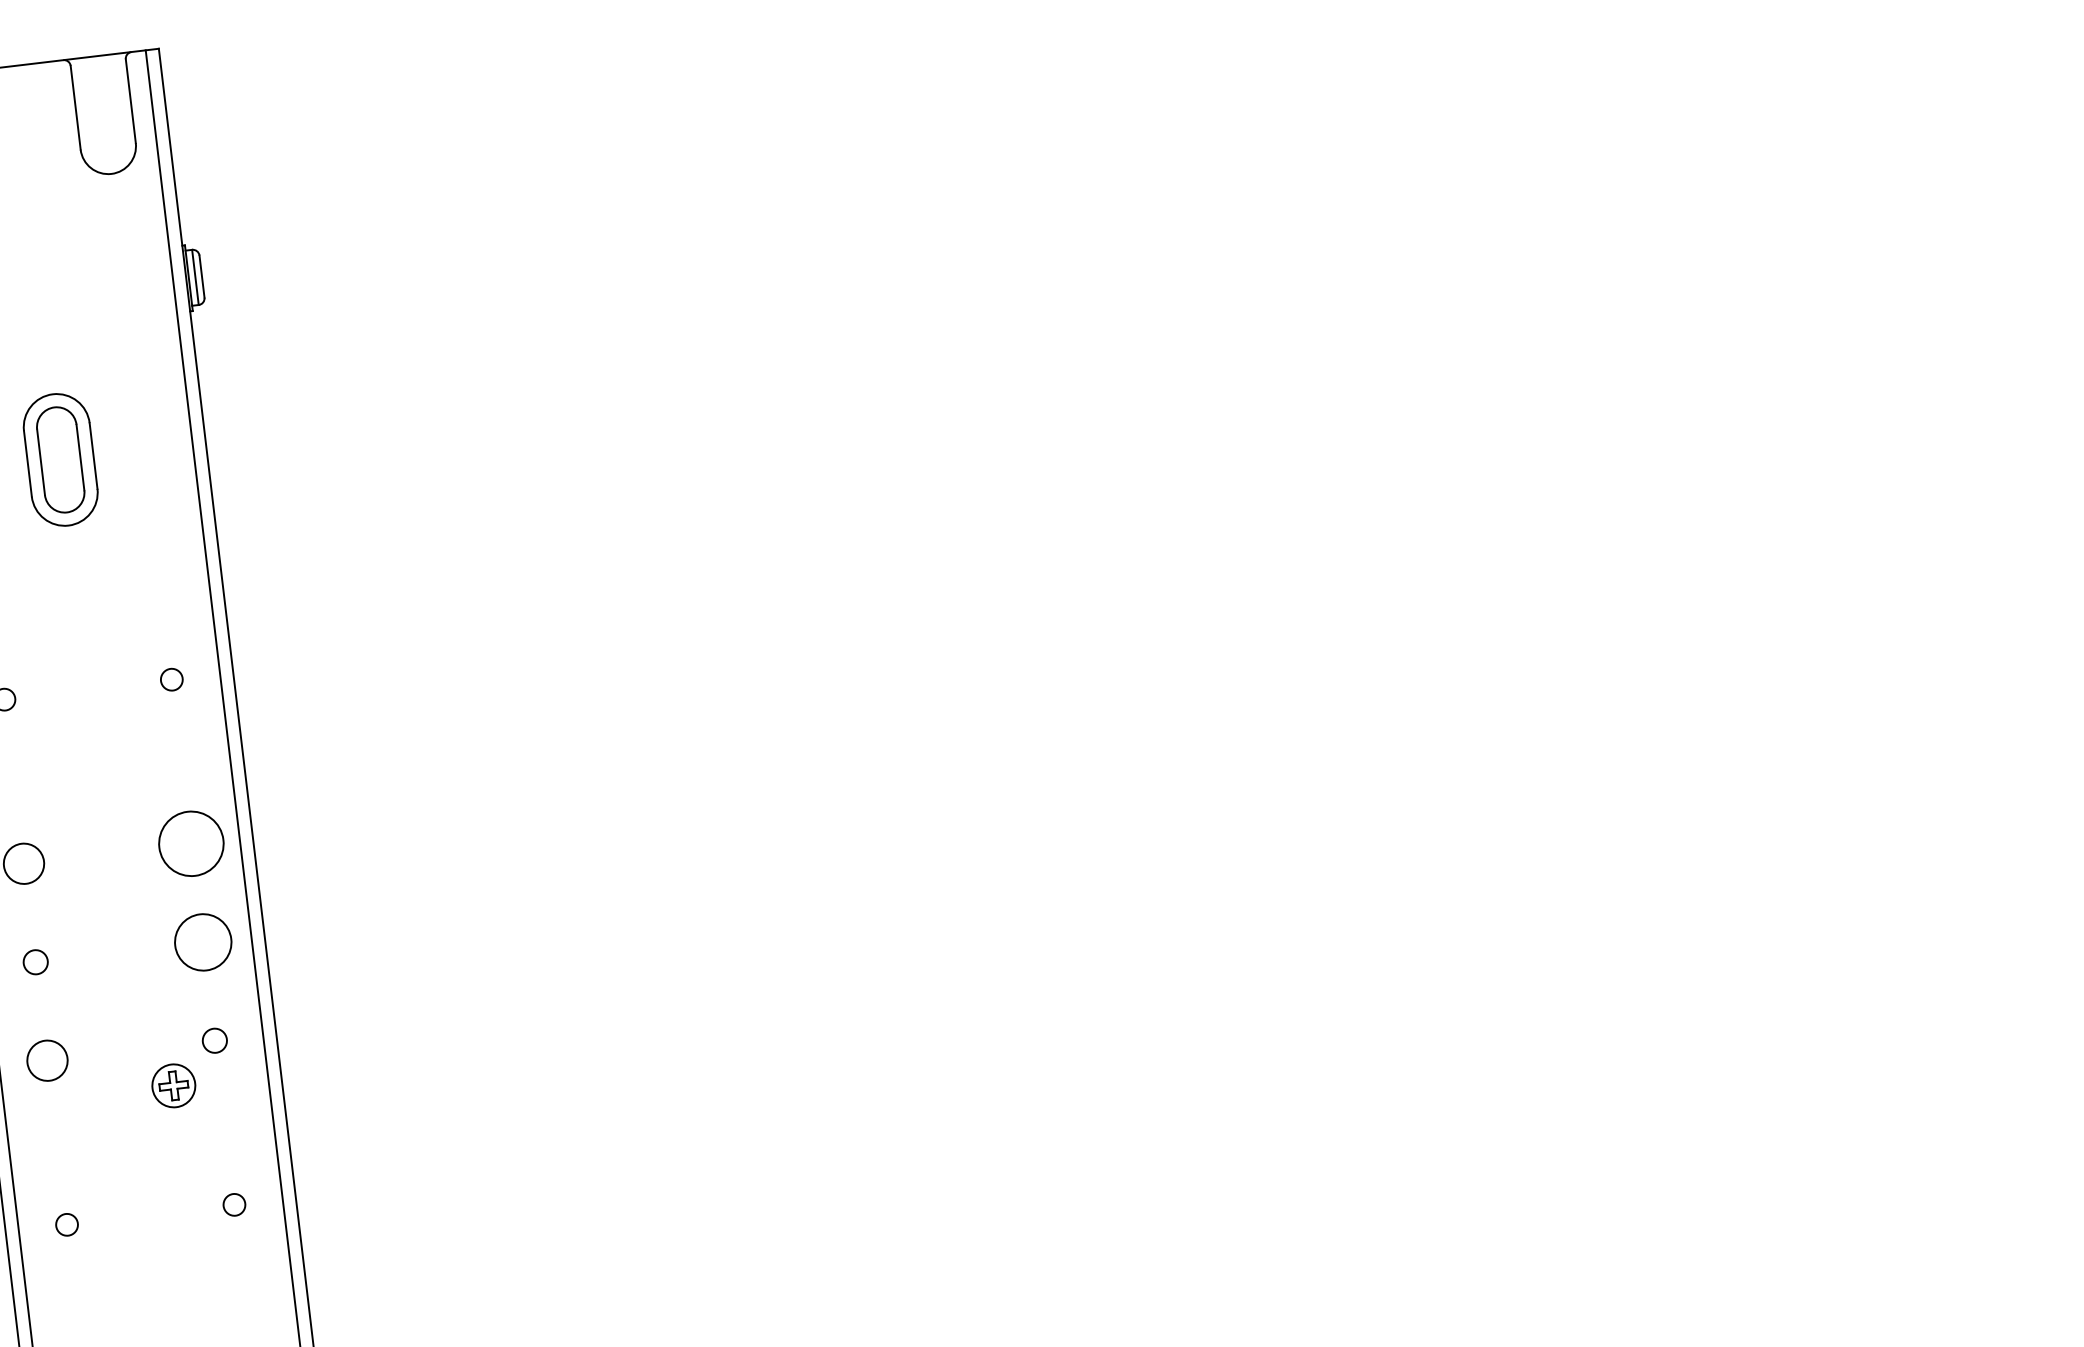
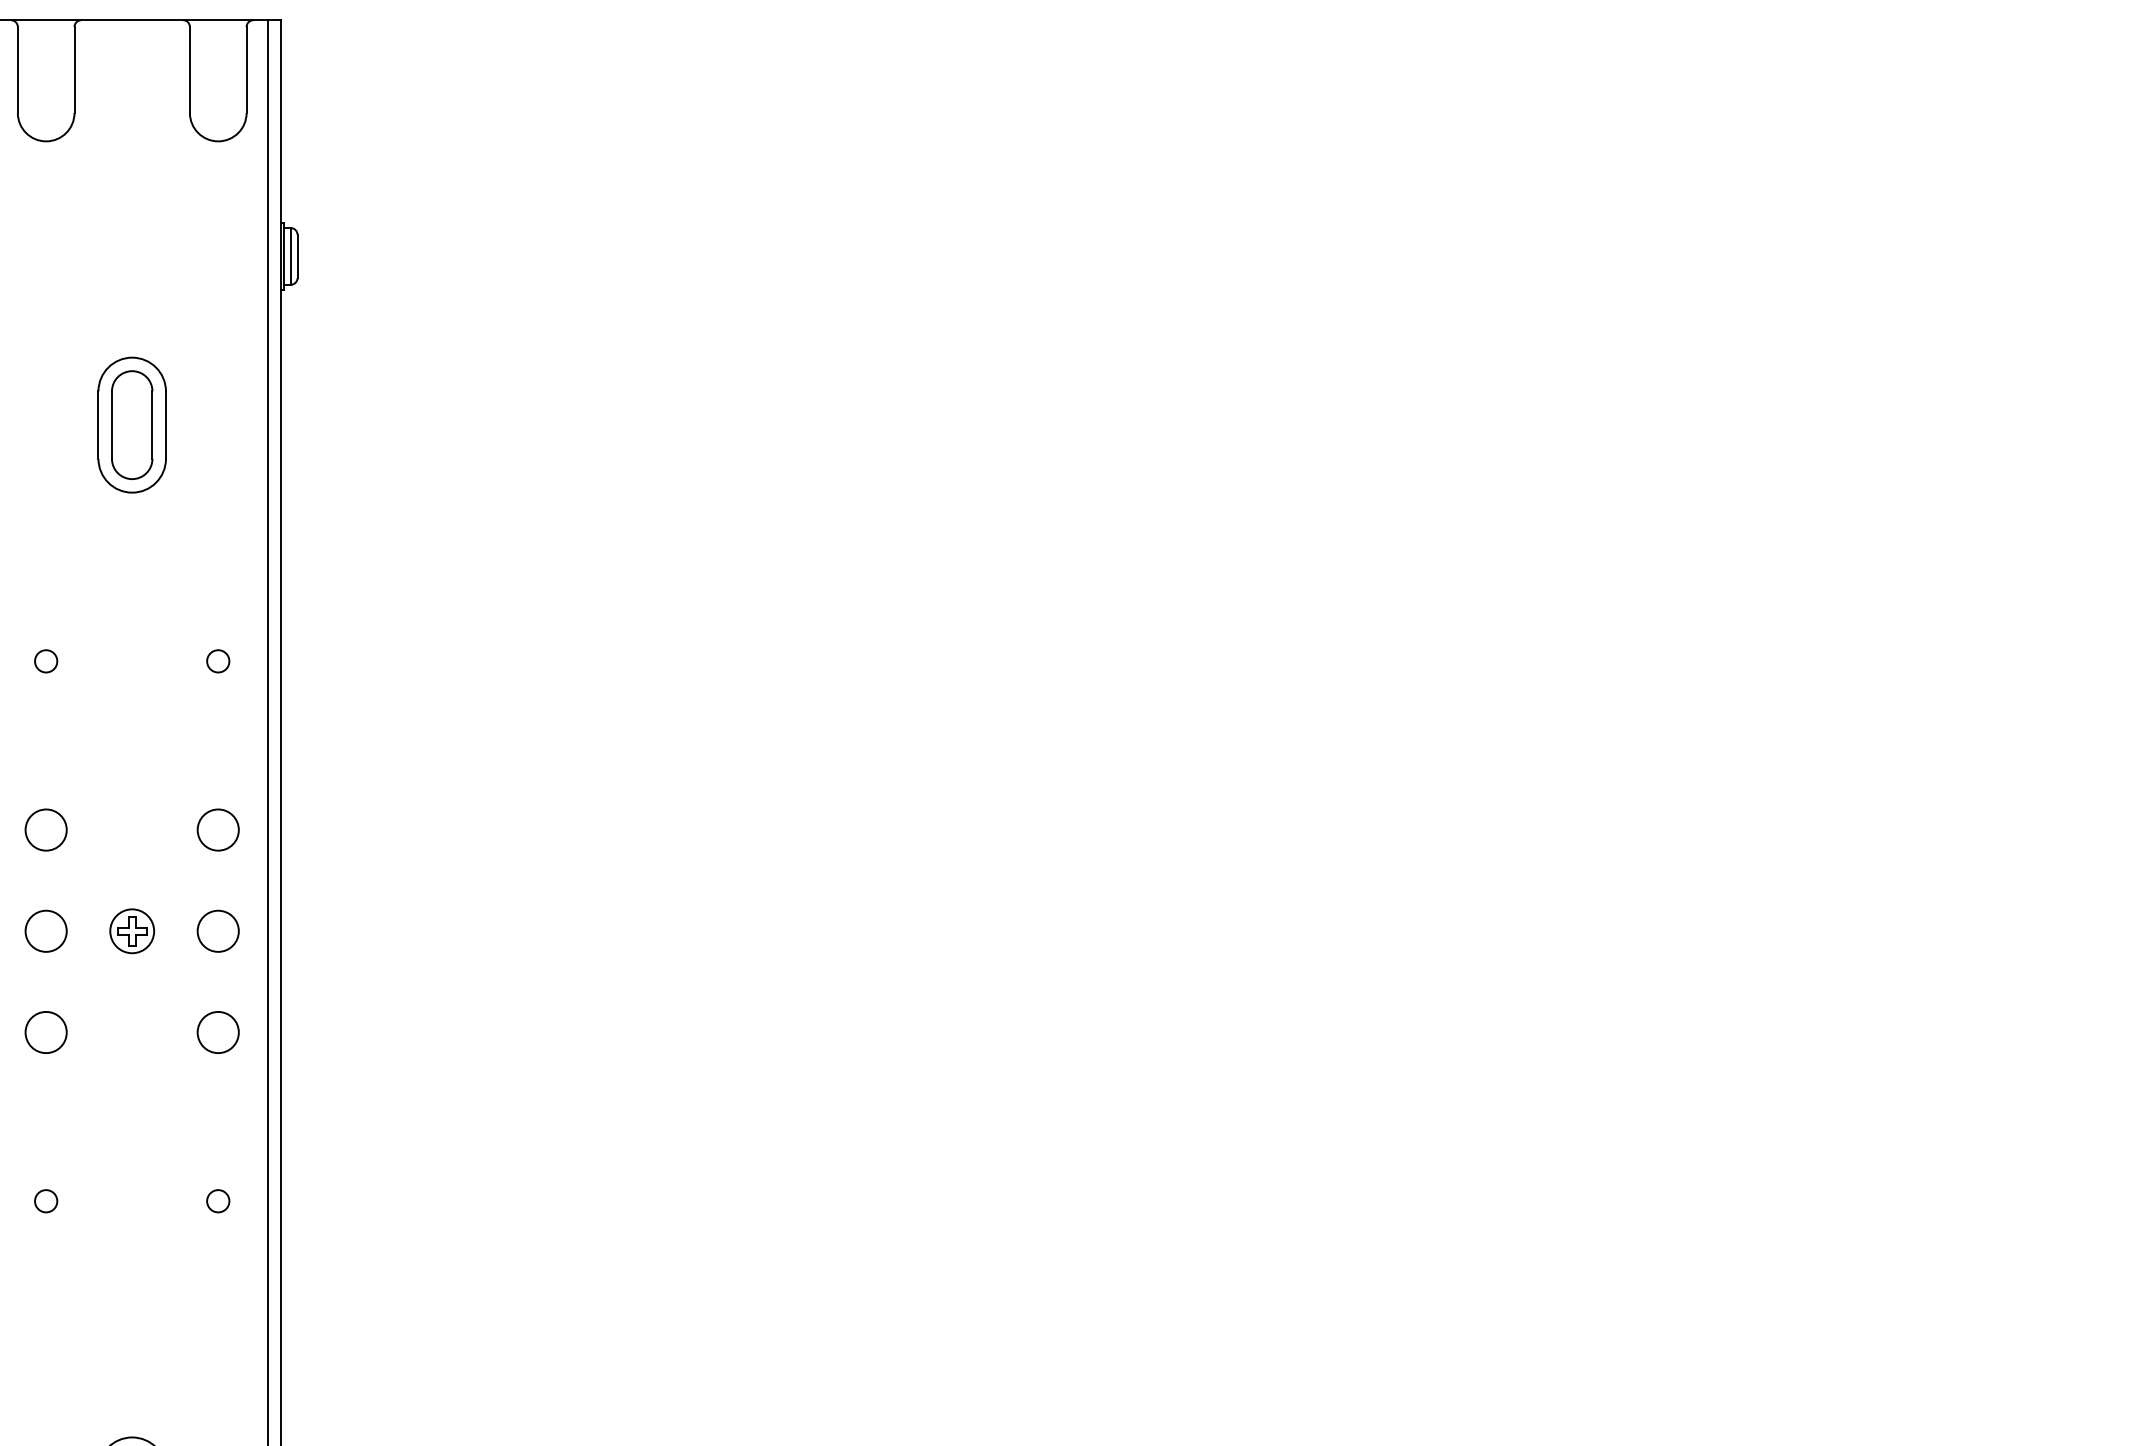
circle: (190, 843) -> (217, 829), size x0.62
circle: (202, 941) -> (217, 930), size x0.71
circle: (35, 961) -> (45, 930), size x1.67
circle: (214, 1040) -> (217, 1032), size x1.67
part: (173, 1086) -> (131, 931), moved

